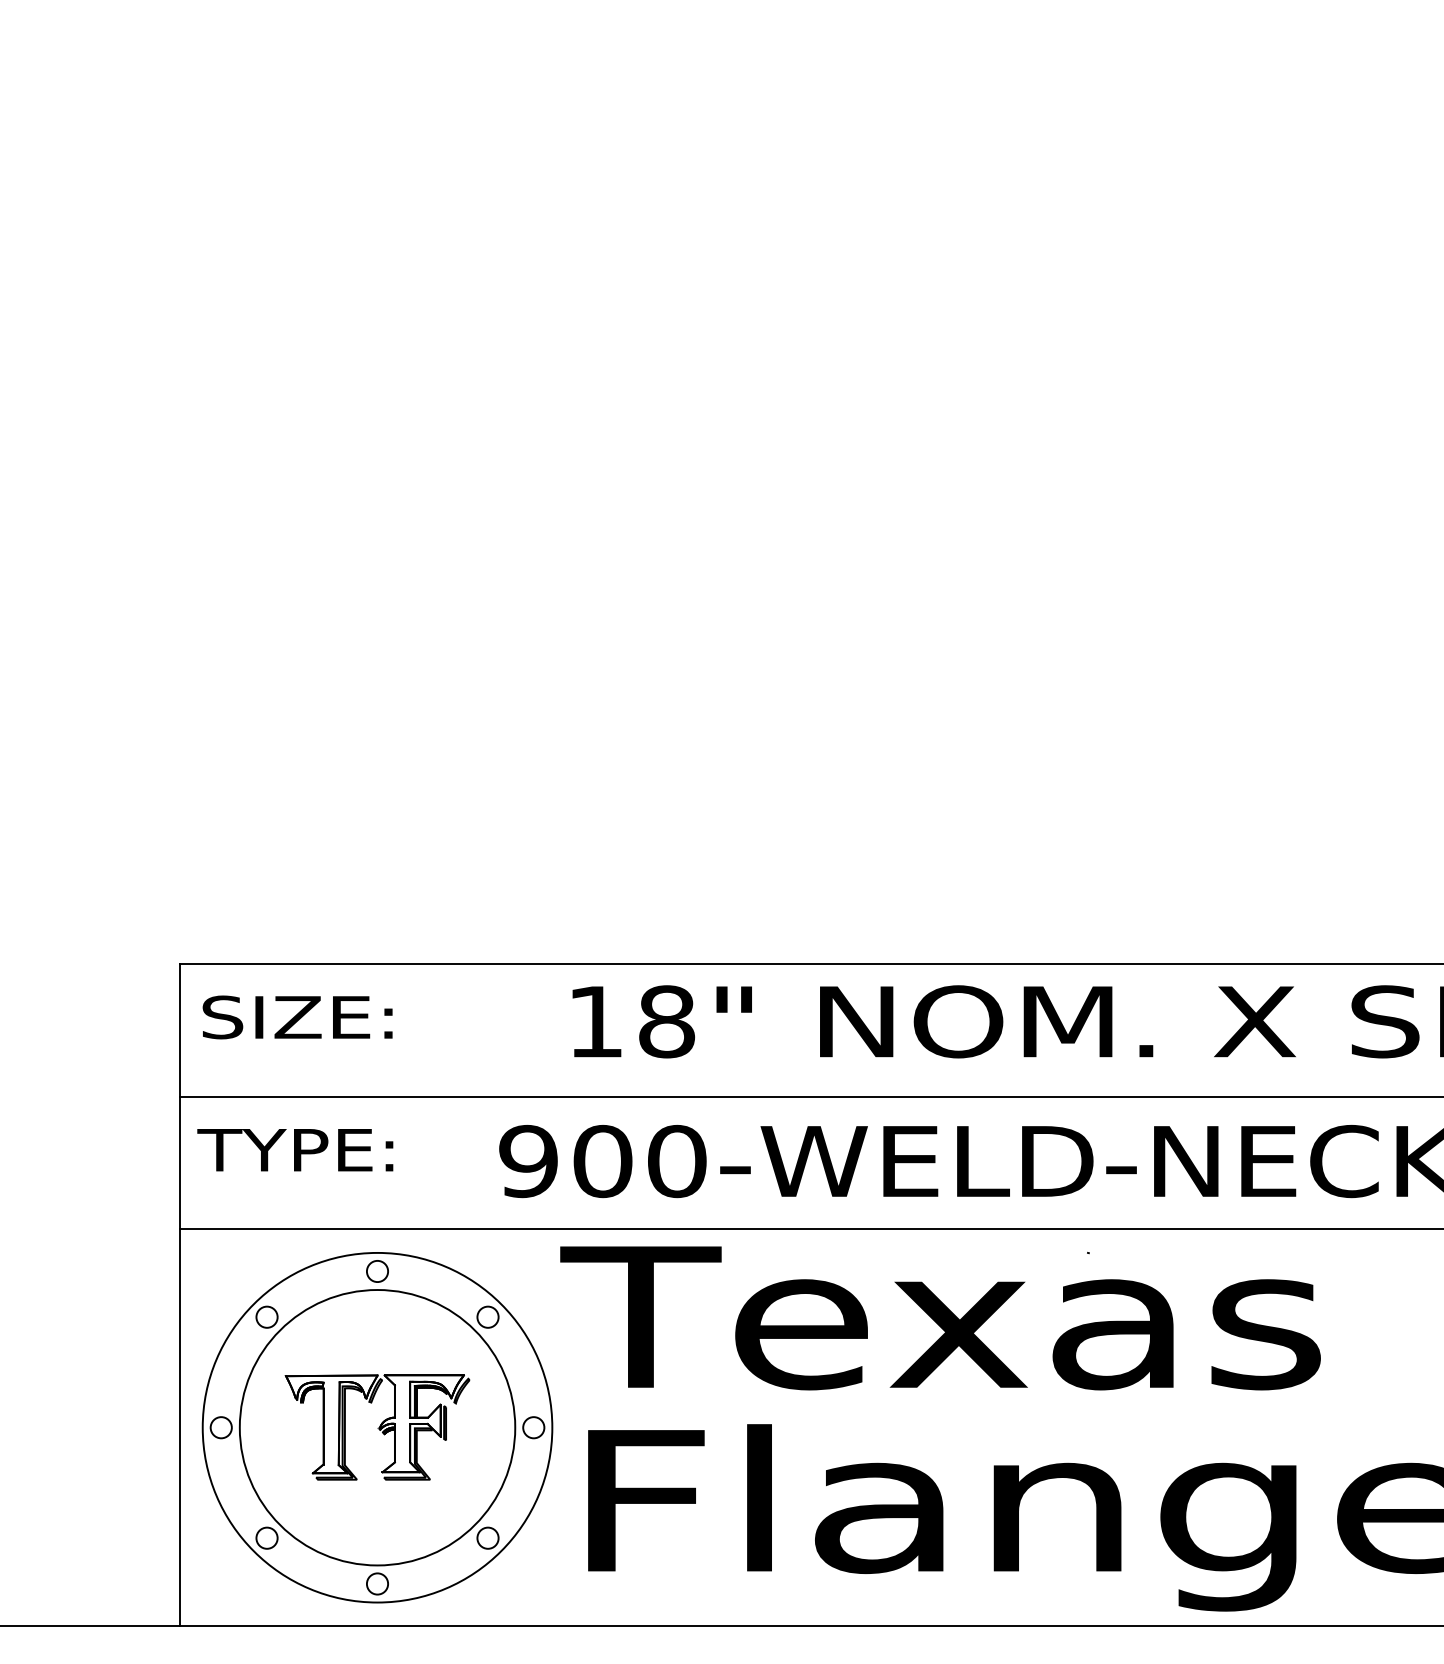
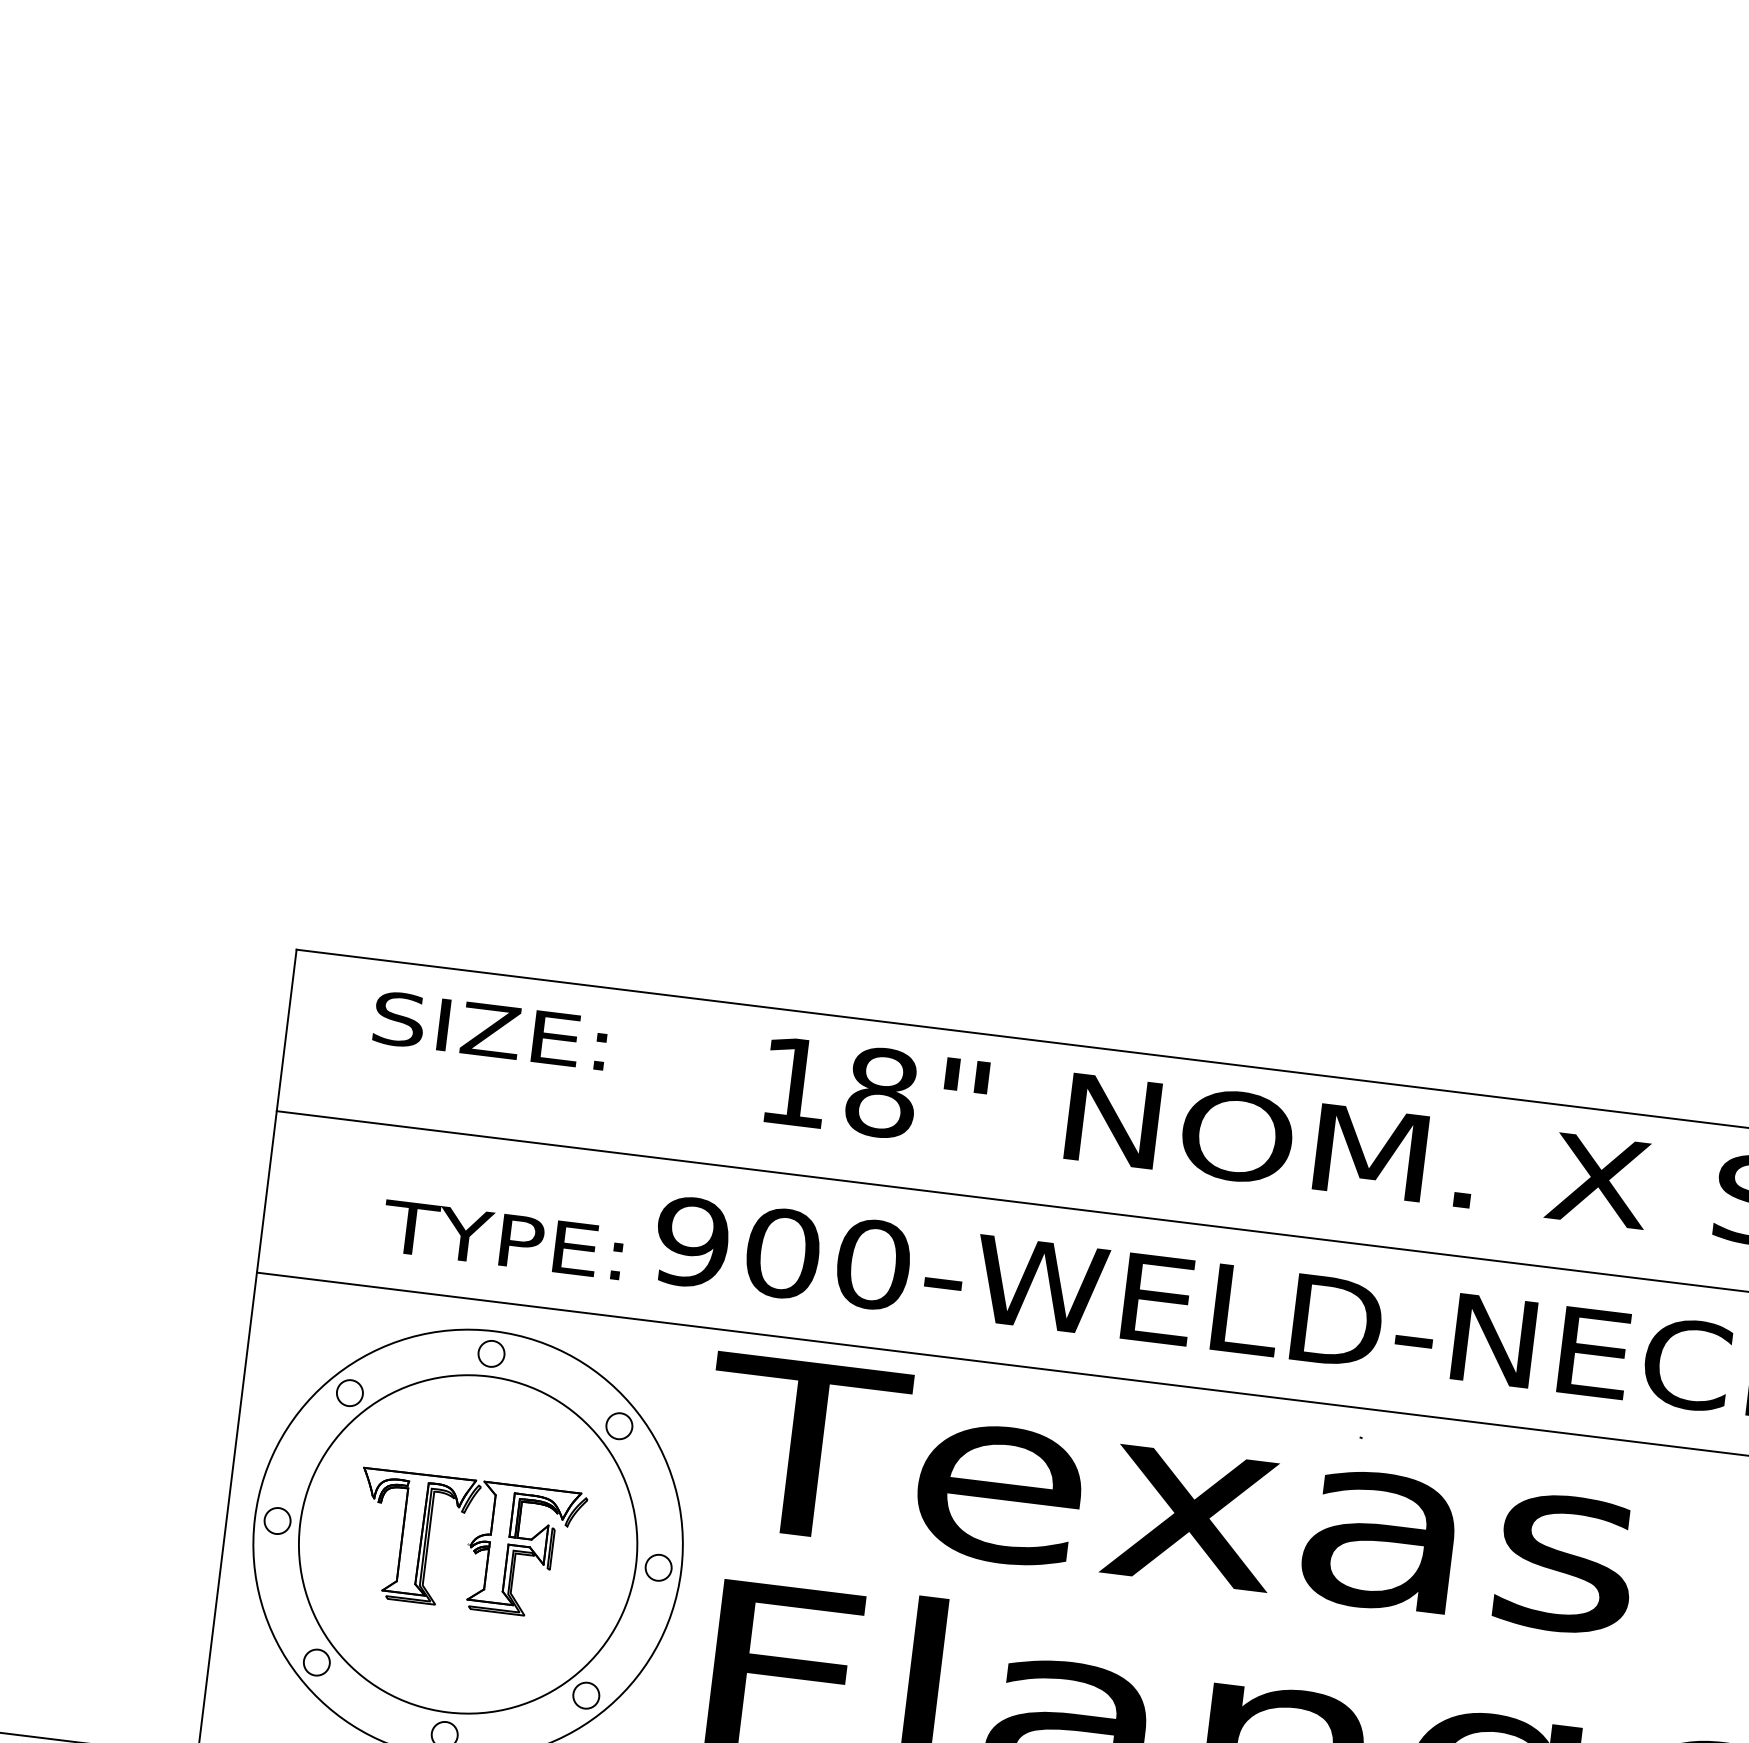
text: (297, 1017) -> (490, 1030), moved
text: (295, 1150) -> (502, 1240), moved

